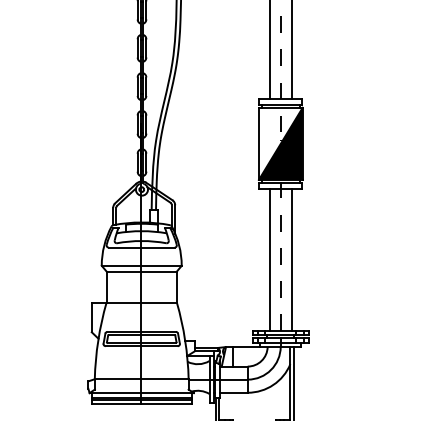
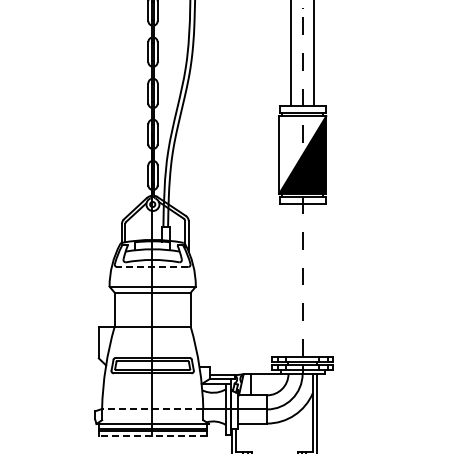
line: (141, 248) -> (152, 267), solid -> dashed
line: (269, 259) -> (290, 279), removed
line: (291, 259) -> (314, 279), removed
line: (141, 378) -> (152, 408), solid -> dashed
line: (141, 404) -> (152, 436), solid -> dashed

